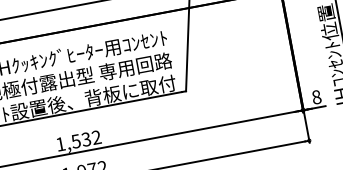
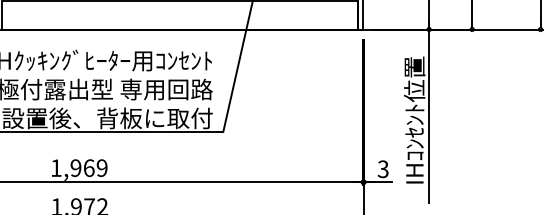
text: (315, 96) -> (382, 168), 8 -> 3
text: (85, 139) -> (88, 168), 1,532 -> 1,969

